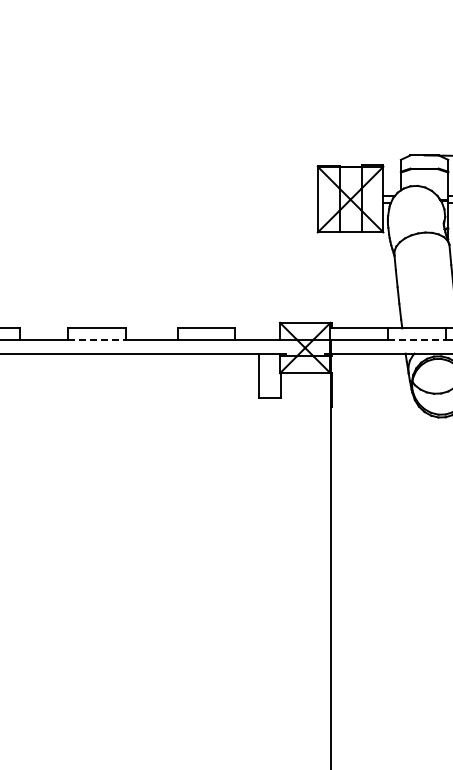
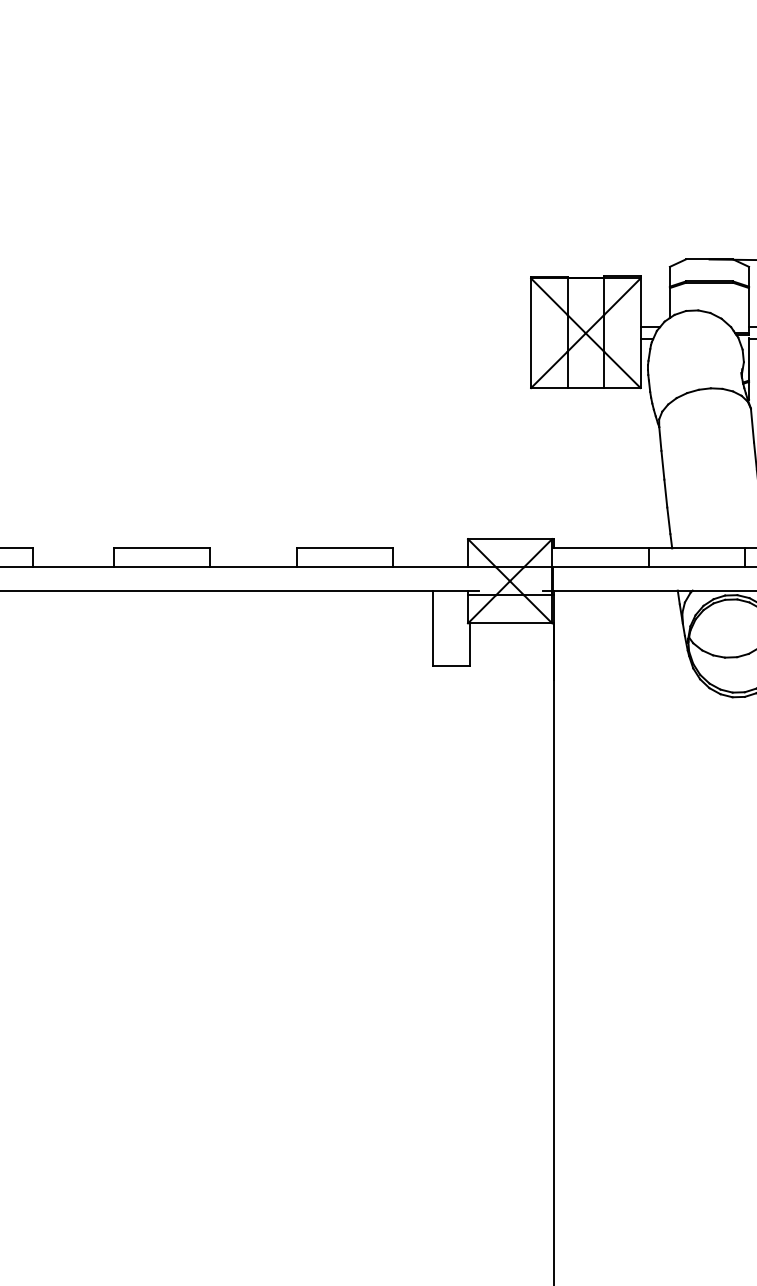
line: (97, 339) -> (162, 566), dashed -> solid
line: (416, 339) -> (695, 566), dashed -> solid

